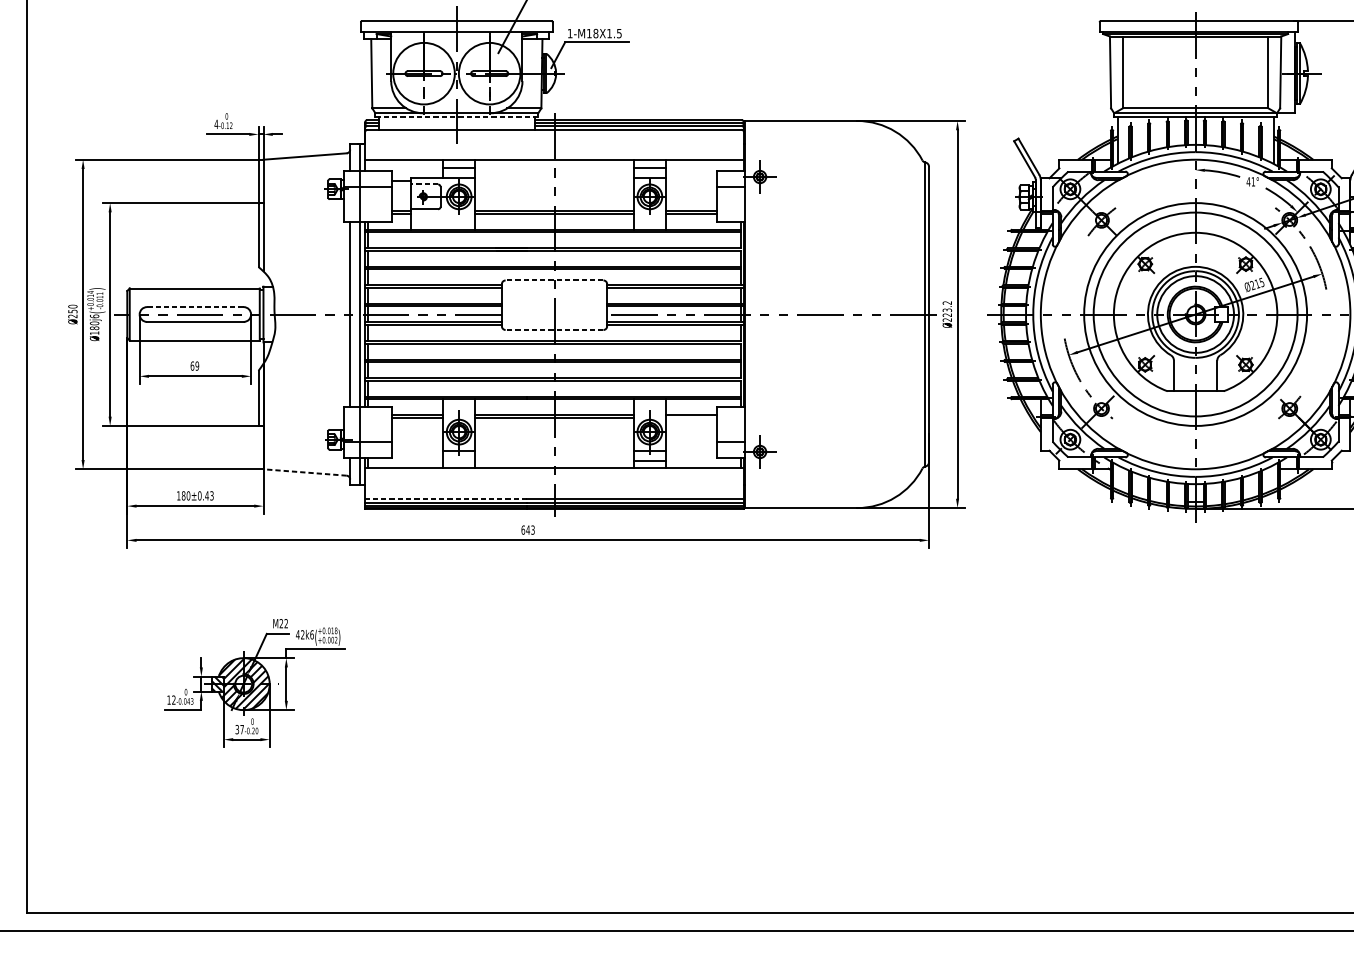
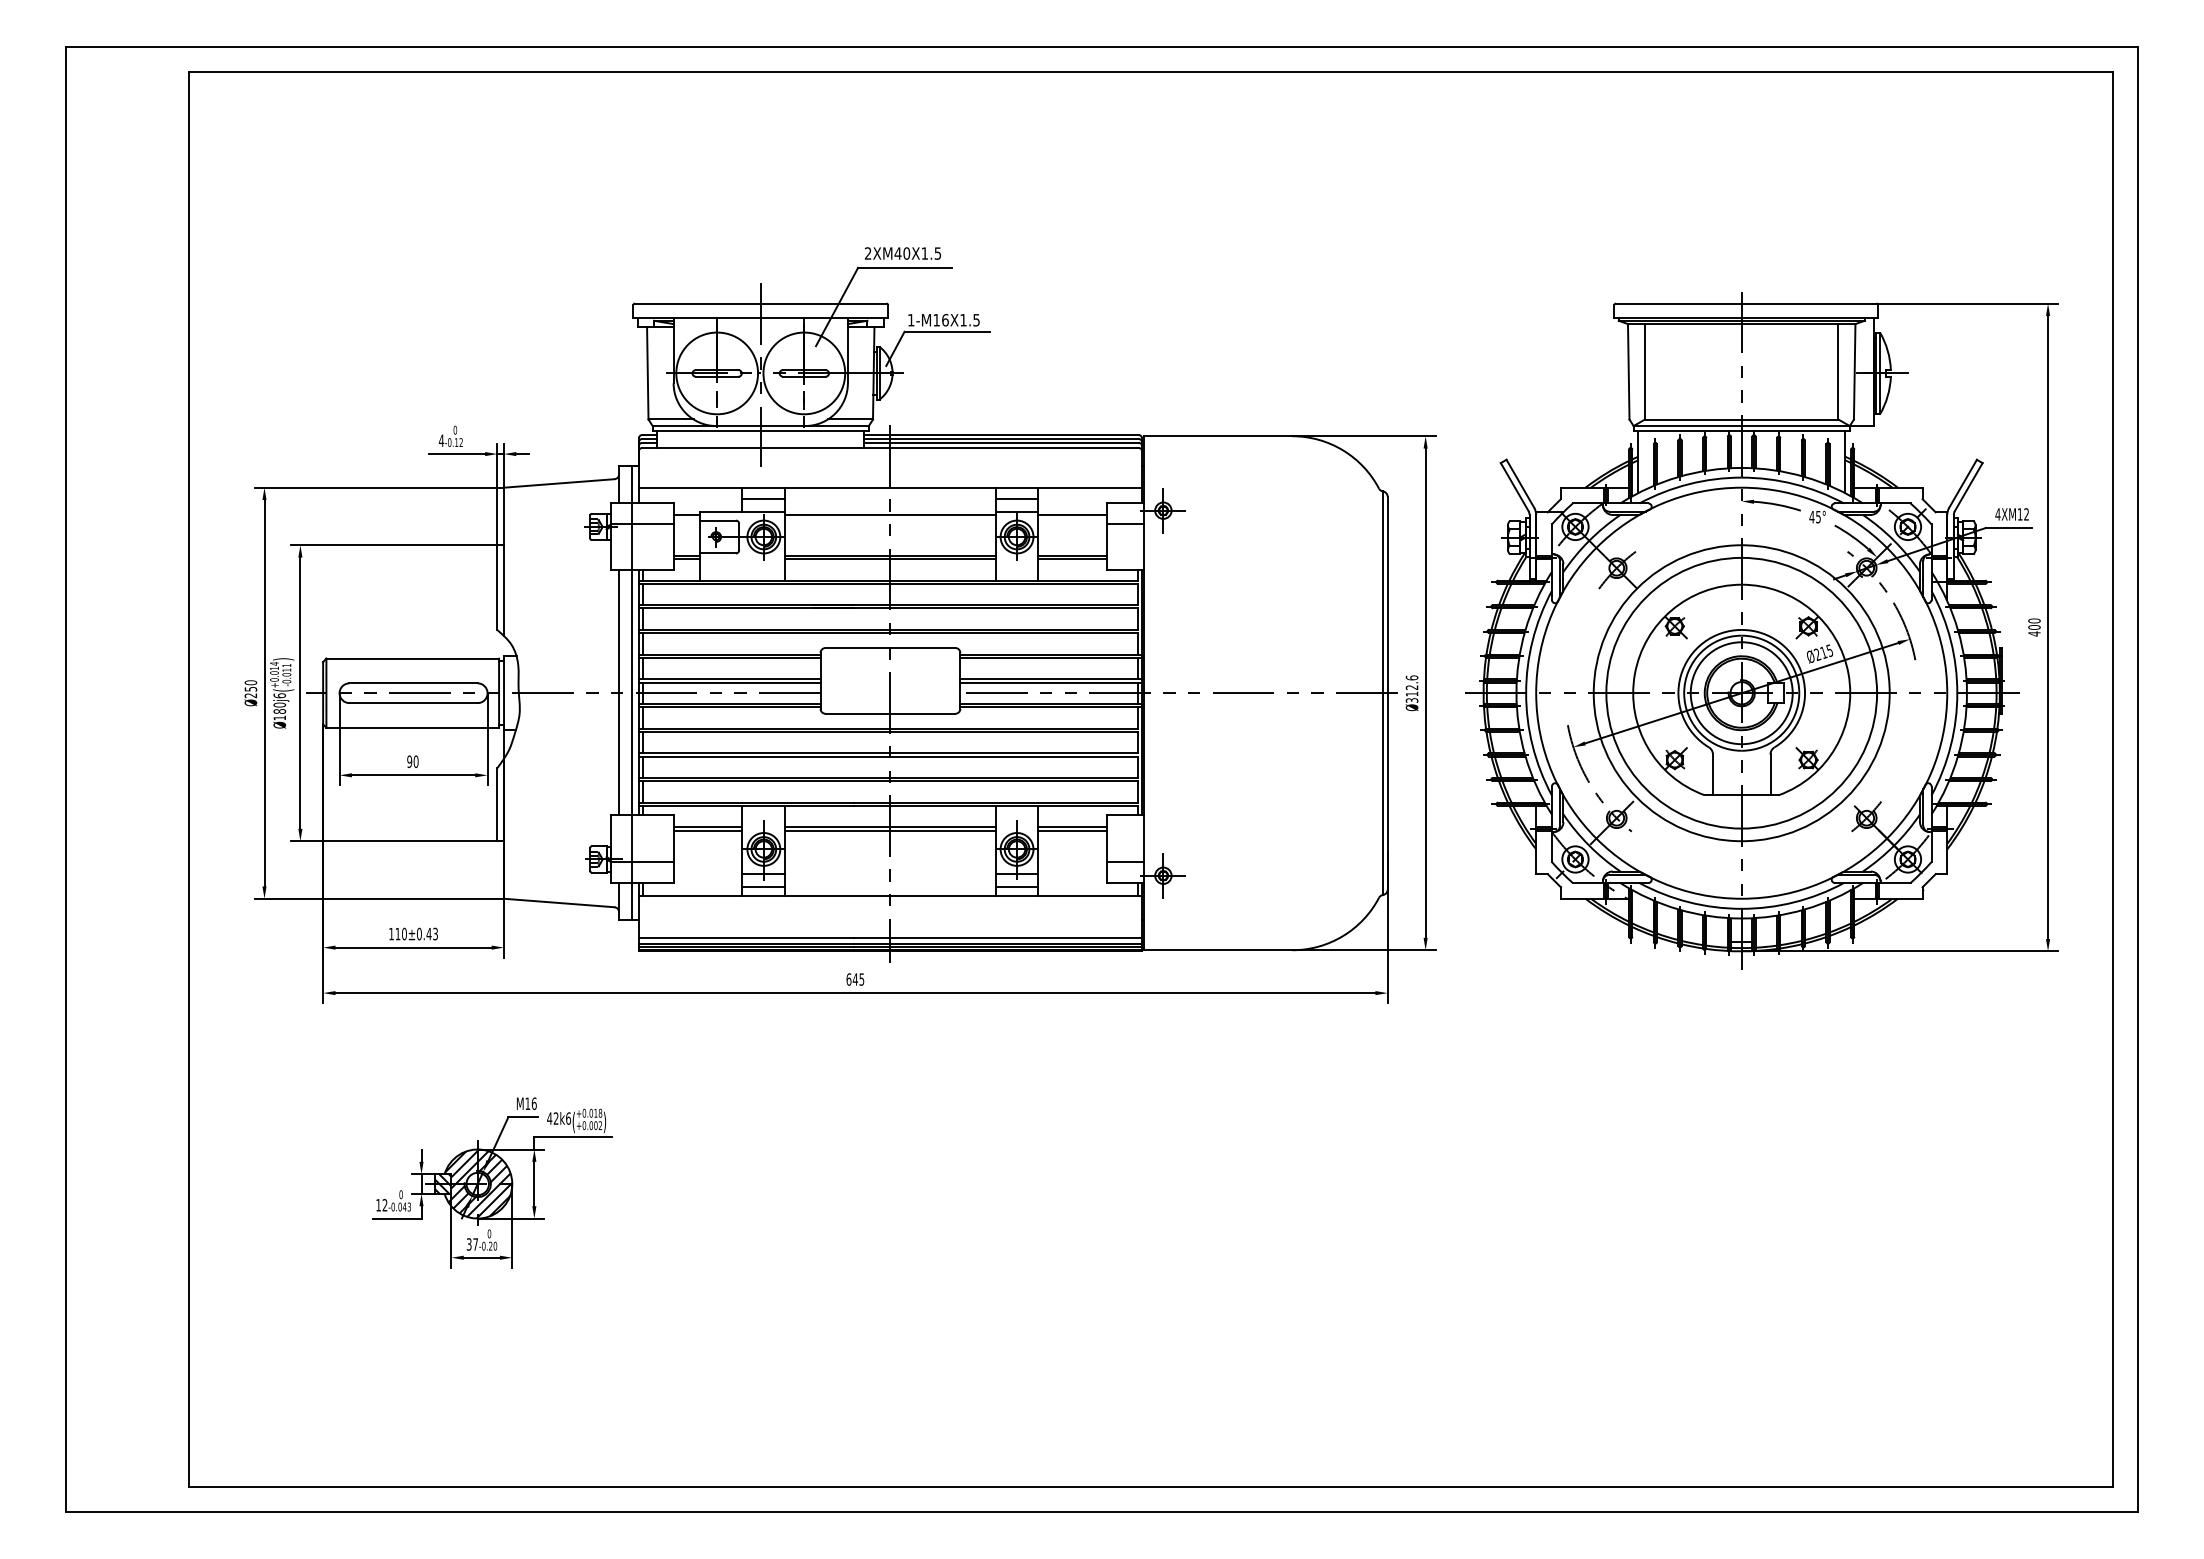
text: (595, 33) -> (945, 320), 1-M18X1.5 -> 1-M16X1.5
line: (457, 116) -> (761, 430), dashed -> solid
line: (554, 180) -> (890, 515), added
line: (691, 180) -> (1072, 515), added
text: (1253, 182) -> (1818, 517), 41° -> 45°
line: (424, 184) -> (717, 520), dashed -> solid
line: (554, 280) -> (890, 648), dashed -> solid
line: (195, 307) -> (413, 683), dashed -> solid
text: (946, 310) -> (1411, 688), Ø223.2 -> Ø312.6
line: (554, 329) -> (890, 713), dashed -> solid
text: (194, 365) -> (412, 761), 69 -> 90
line: (691, 417) -> (1072, 830), added
line: (458, 460) -> (763, 887), added
line: (304, 472) -> (558, 902), dashed -> solid
text: (183, 495) -> (397, 933), 180 -> 110
line: (446, 499) -> (746, 938), dashed -> solid
text: (532, 529) -> (861, 978), 643 -> 645
text: (283, 623) -> (530, 1103), M22 -> M16

